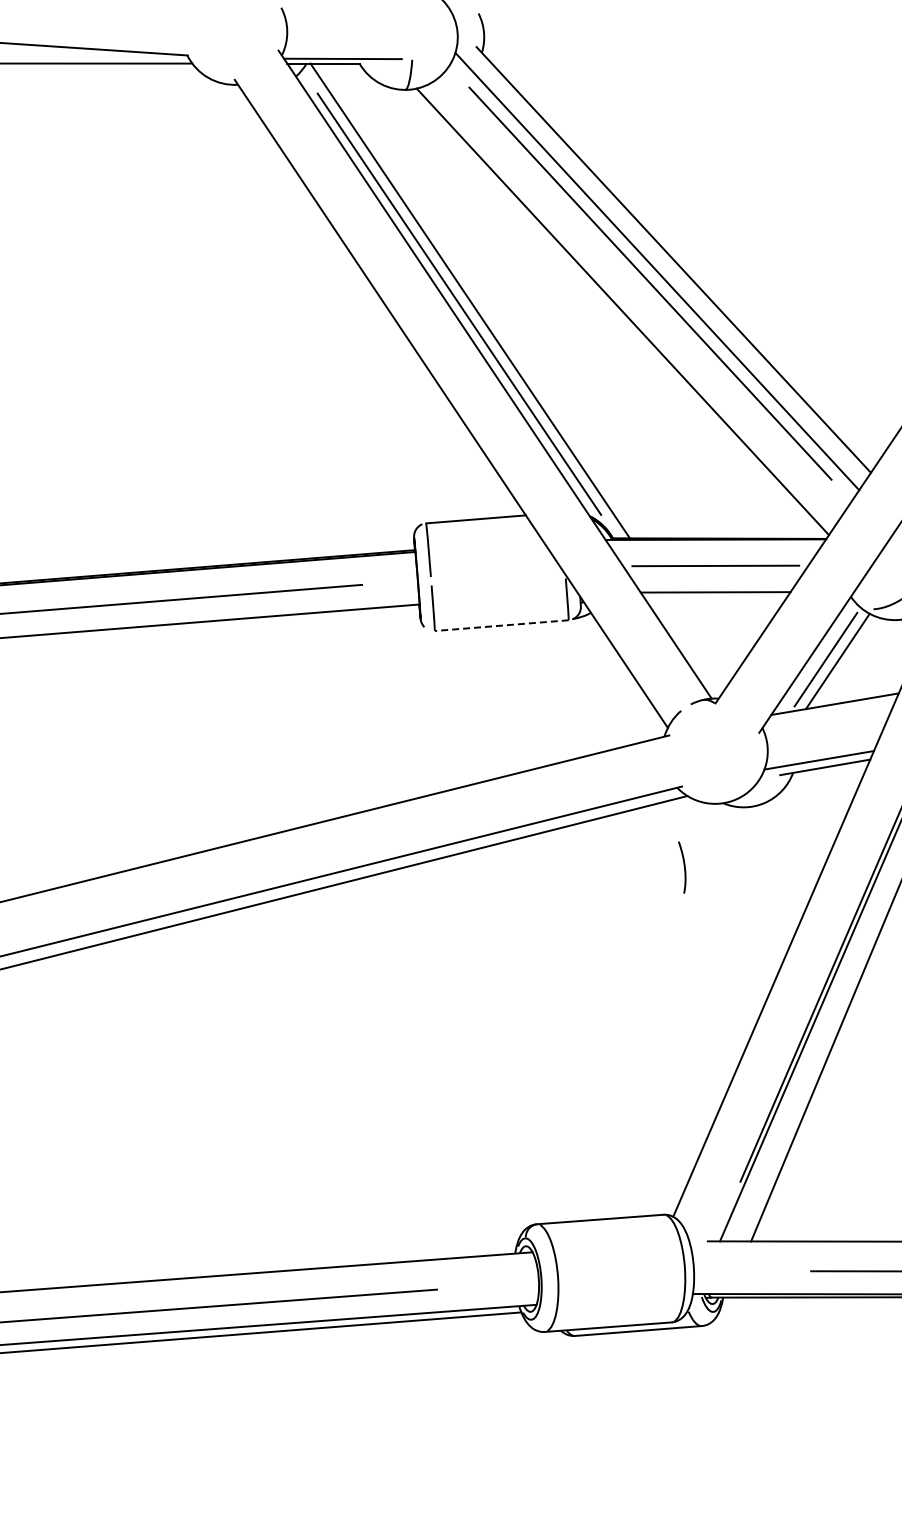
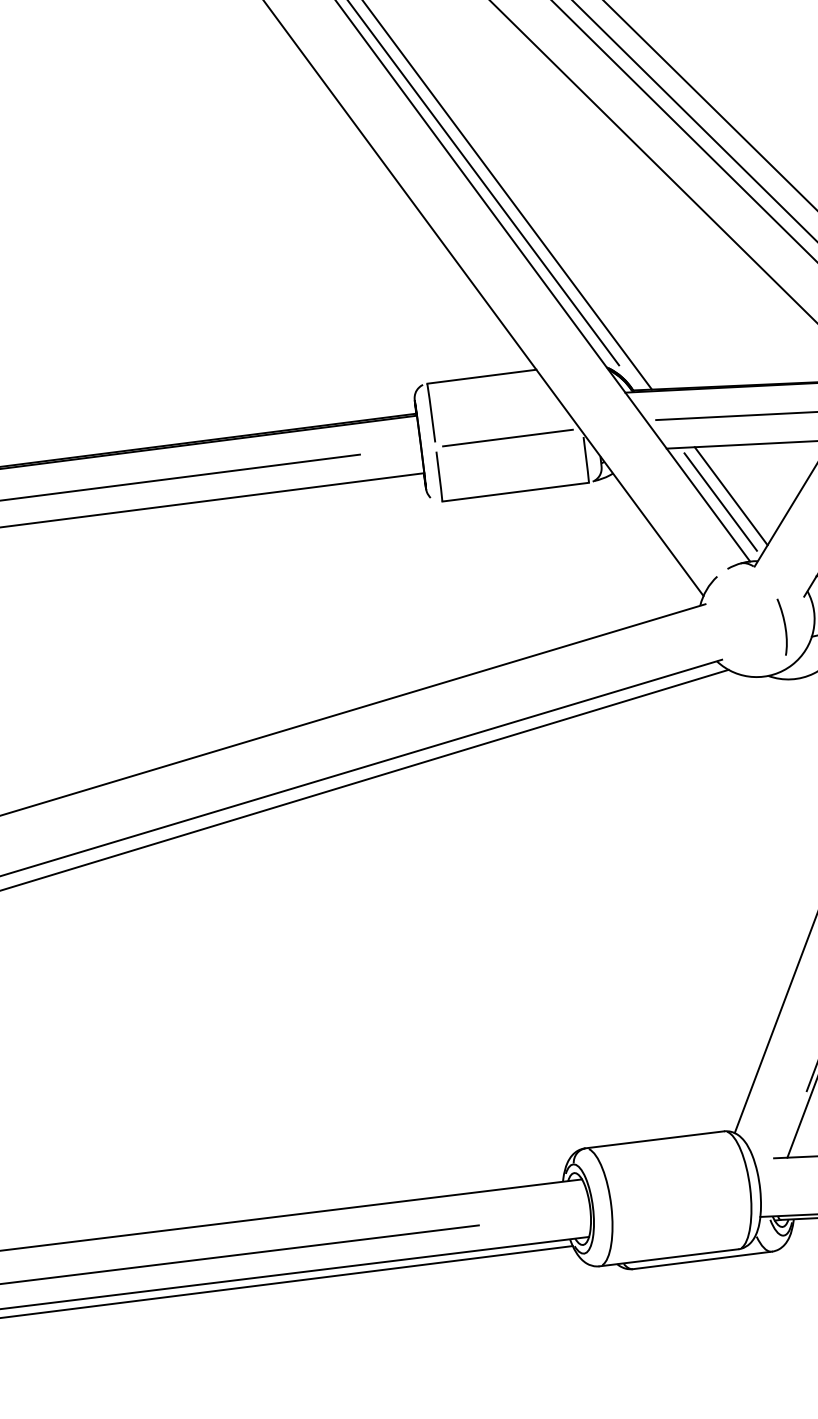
line: (496, 575) -> (507, 437), added
line: (501, 625) -> (515, 492), dashed -> solid
line: (697, 638) -> (731, 496), added
line: (687, 643) -> (720, 502), added
curve: (683, 866) -> (783, 625), moved

